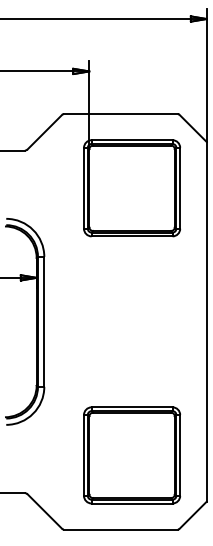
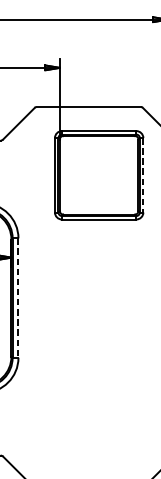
line: (180, 188) -> (143, 175), solid -> dashed
line: (44, 321) -> (18, 297), solid -> dashed
part: (131, 455) -> (98, 420), removed

